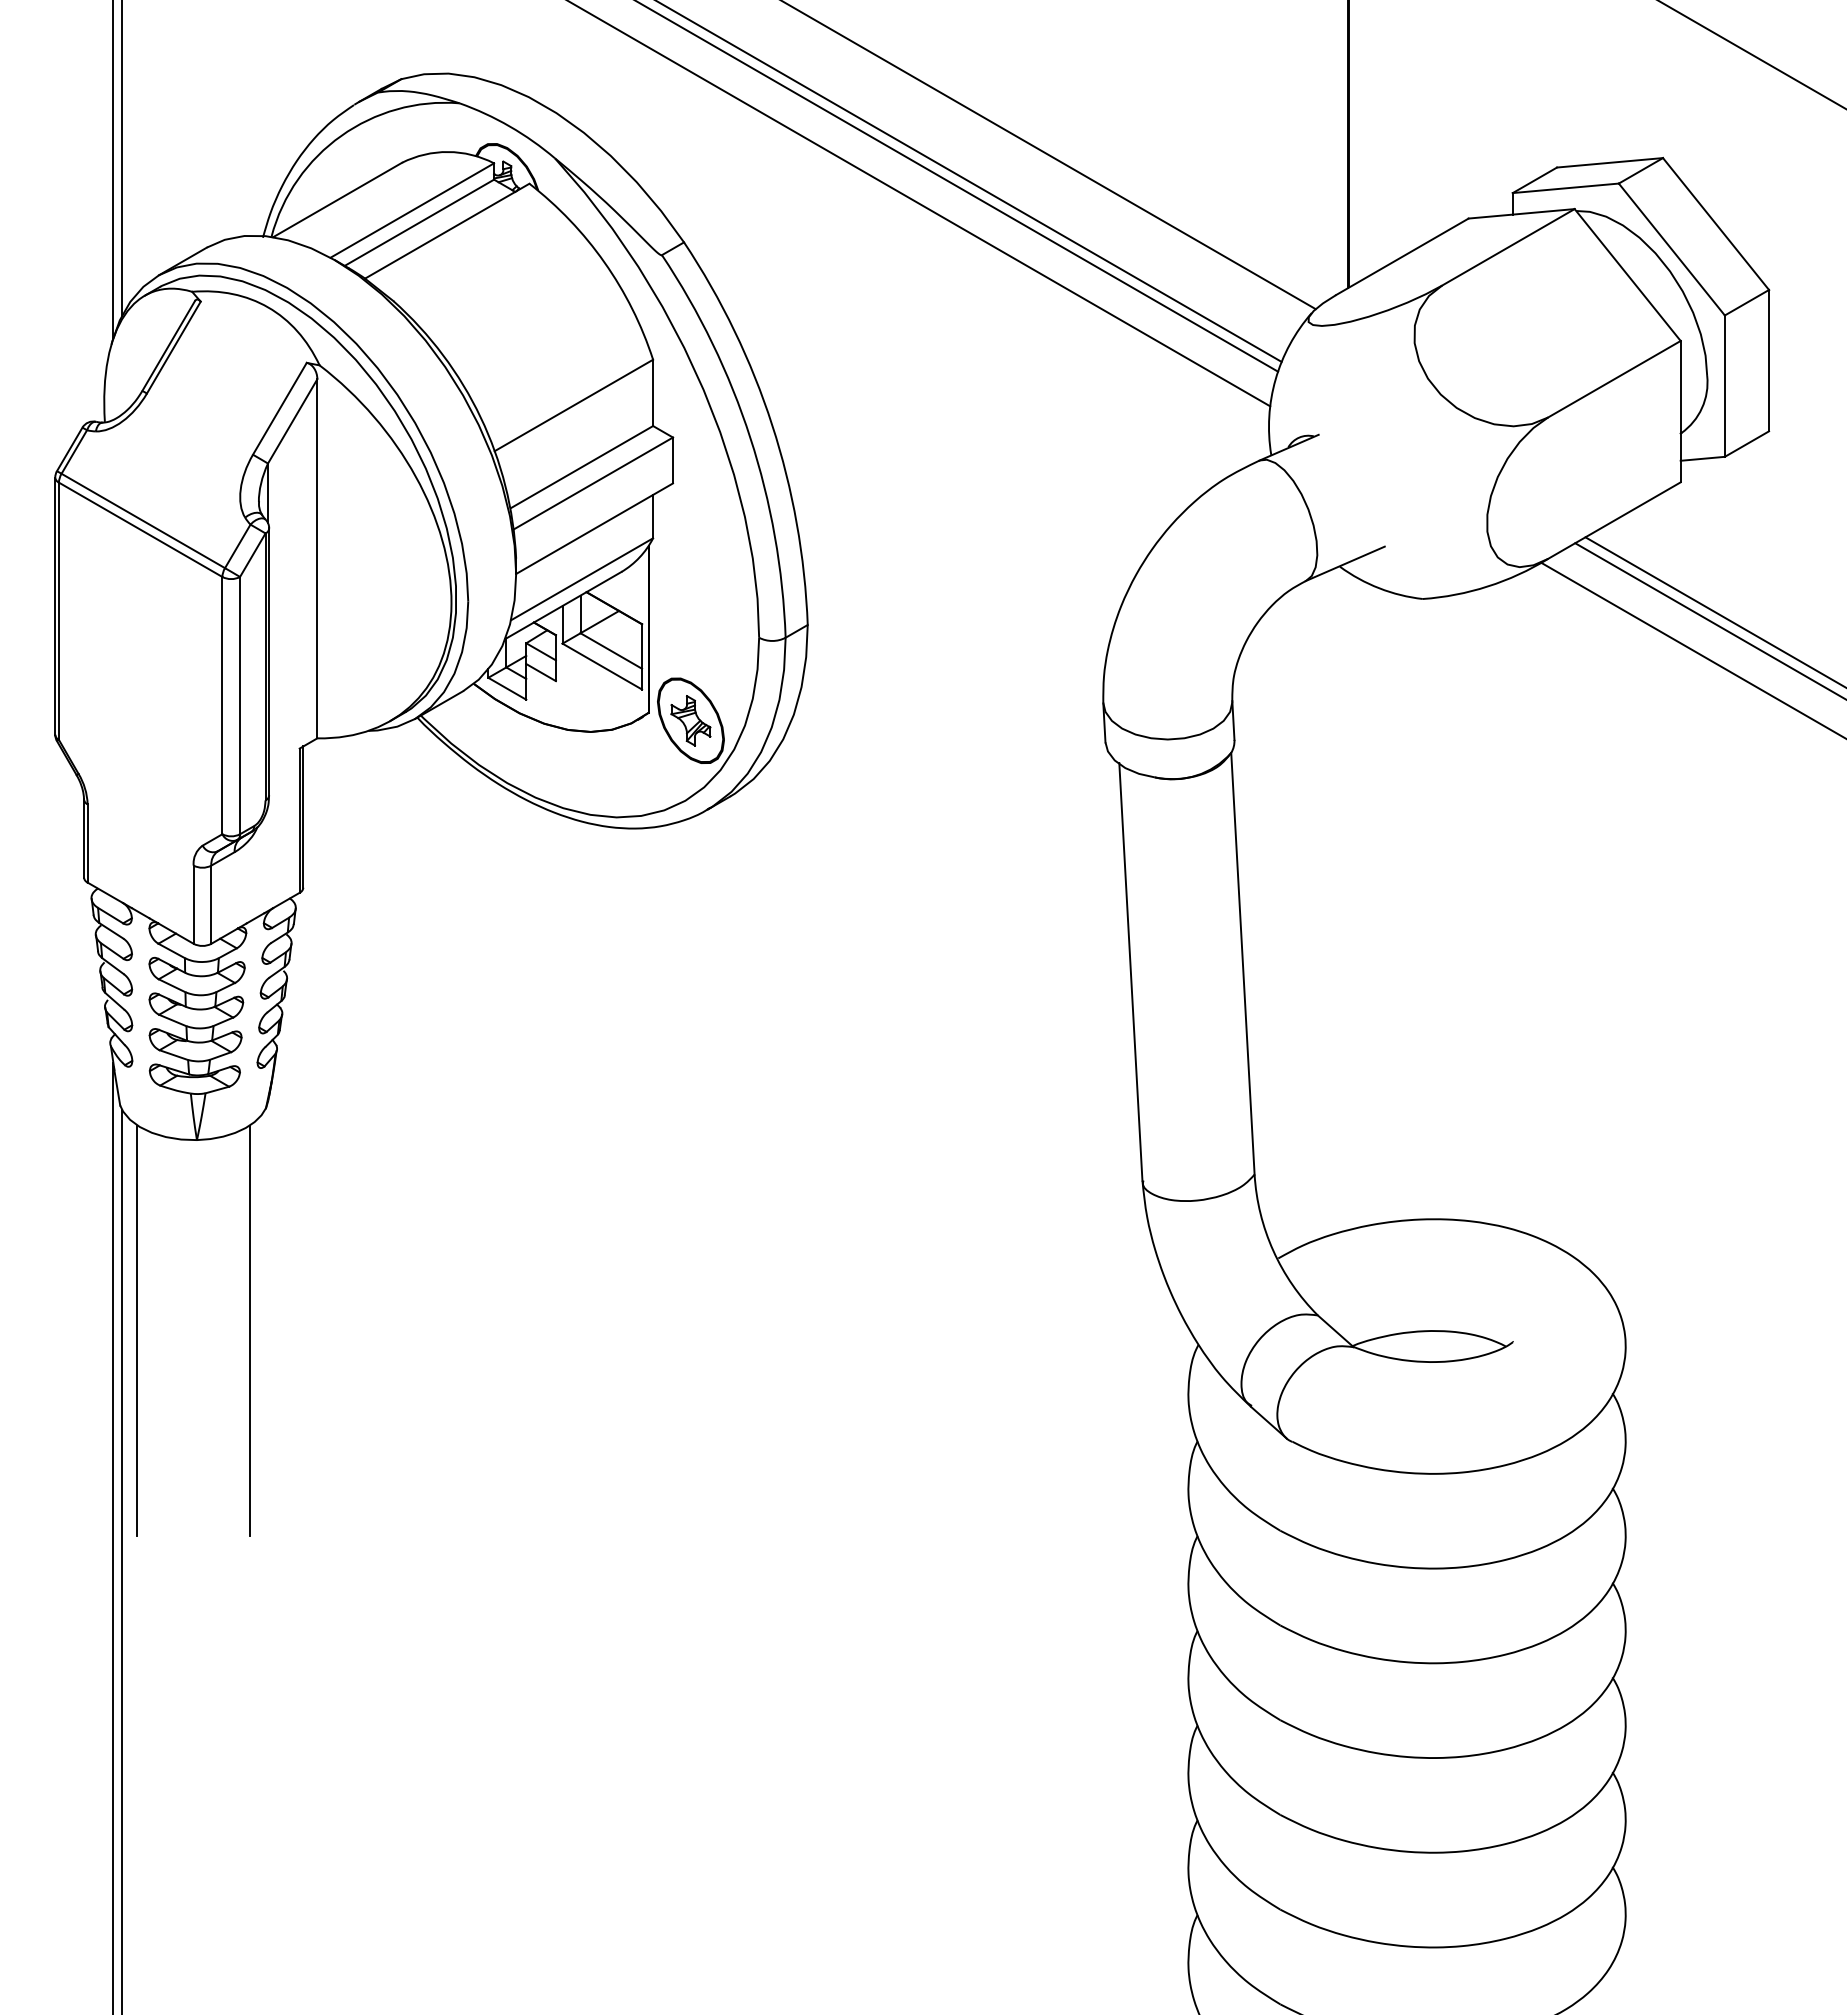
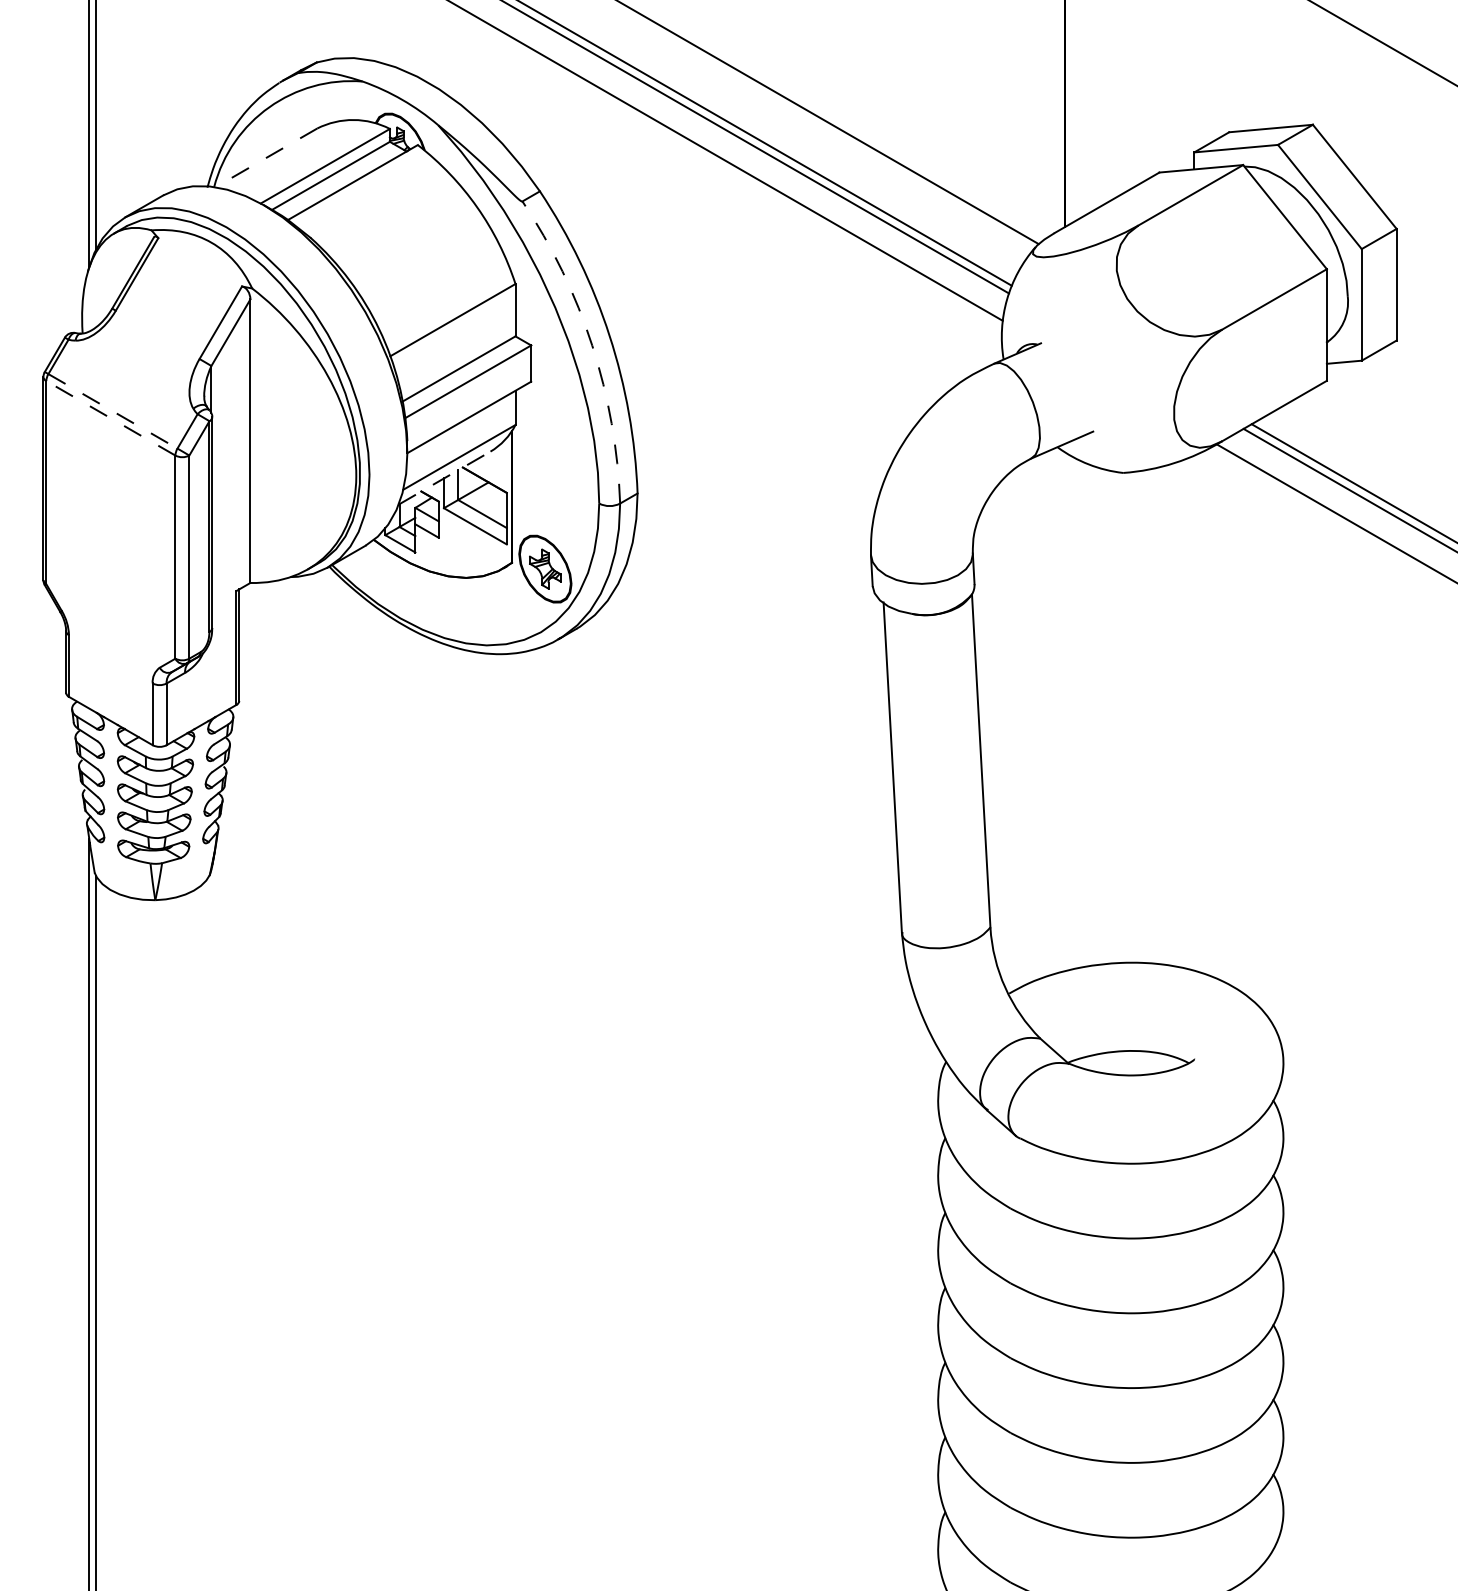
line: (337, 200) -> (266, 158), solid -> dashed
arc: (750, 437) -> (592, 345), solid -> dashed
line: (143, 521) -> (113, 411), solid -> dashed
line: (140, 529) -> (110, 418), solid -> dashed
line: (563, 605) -> (444, 478), solid -> dashed
line: (137, 1330) -> (108, 1050), removed
line: (249, 1330) -> (196, 1050), removed

